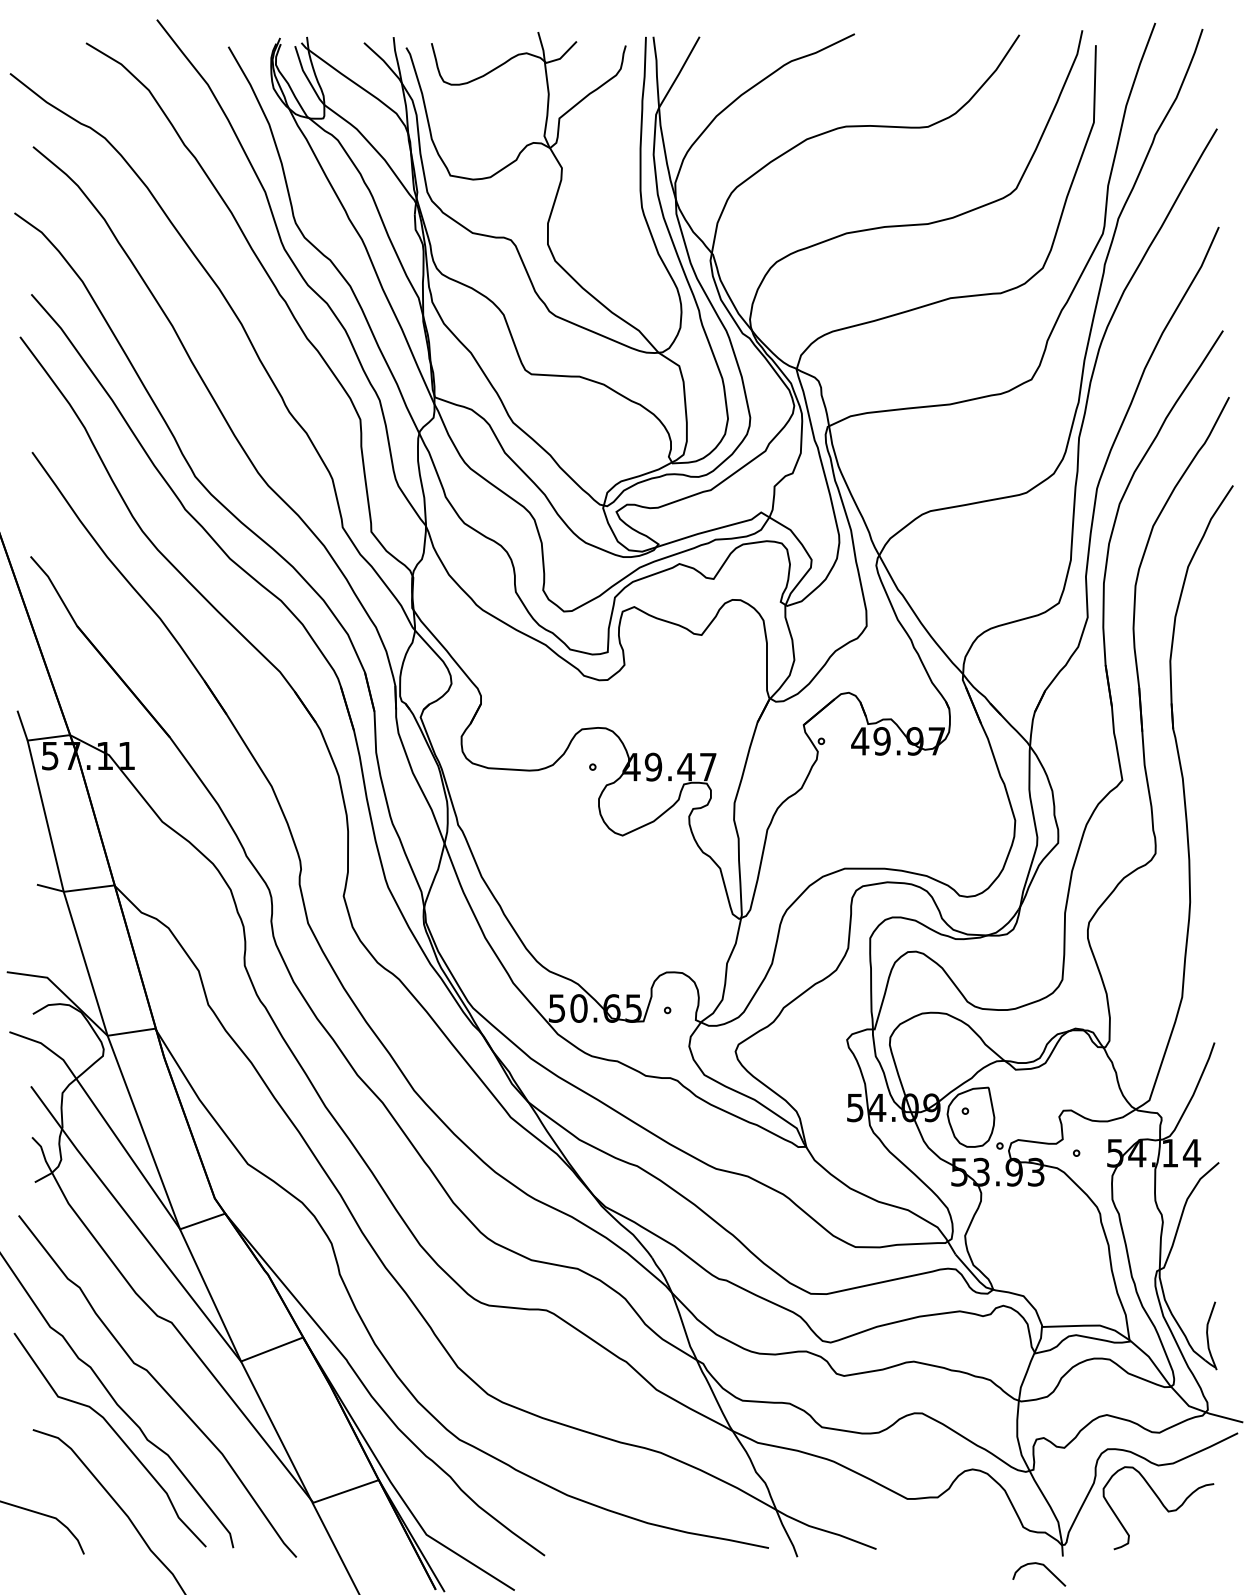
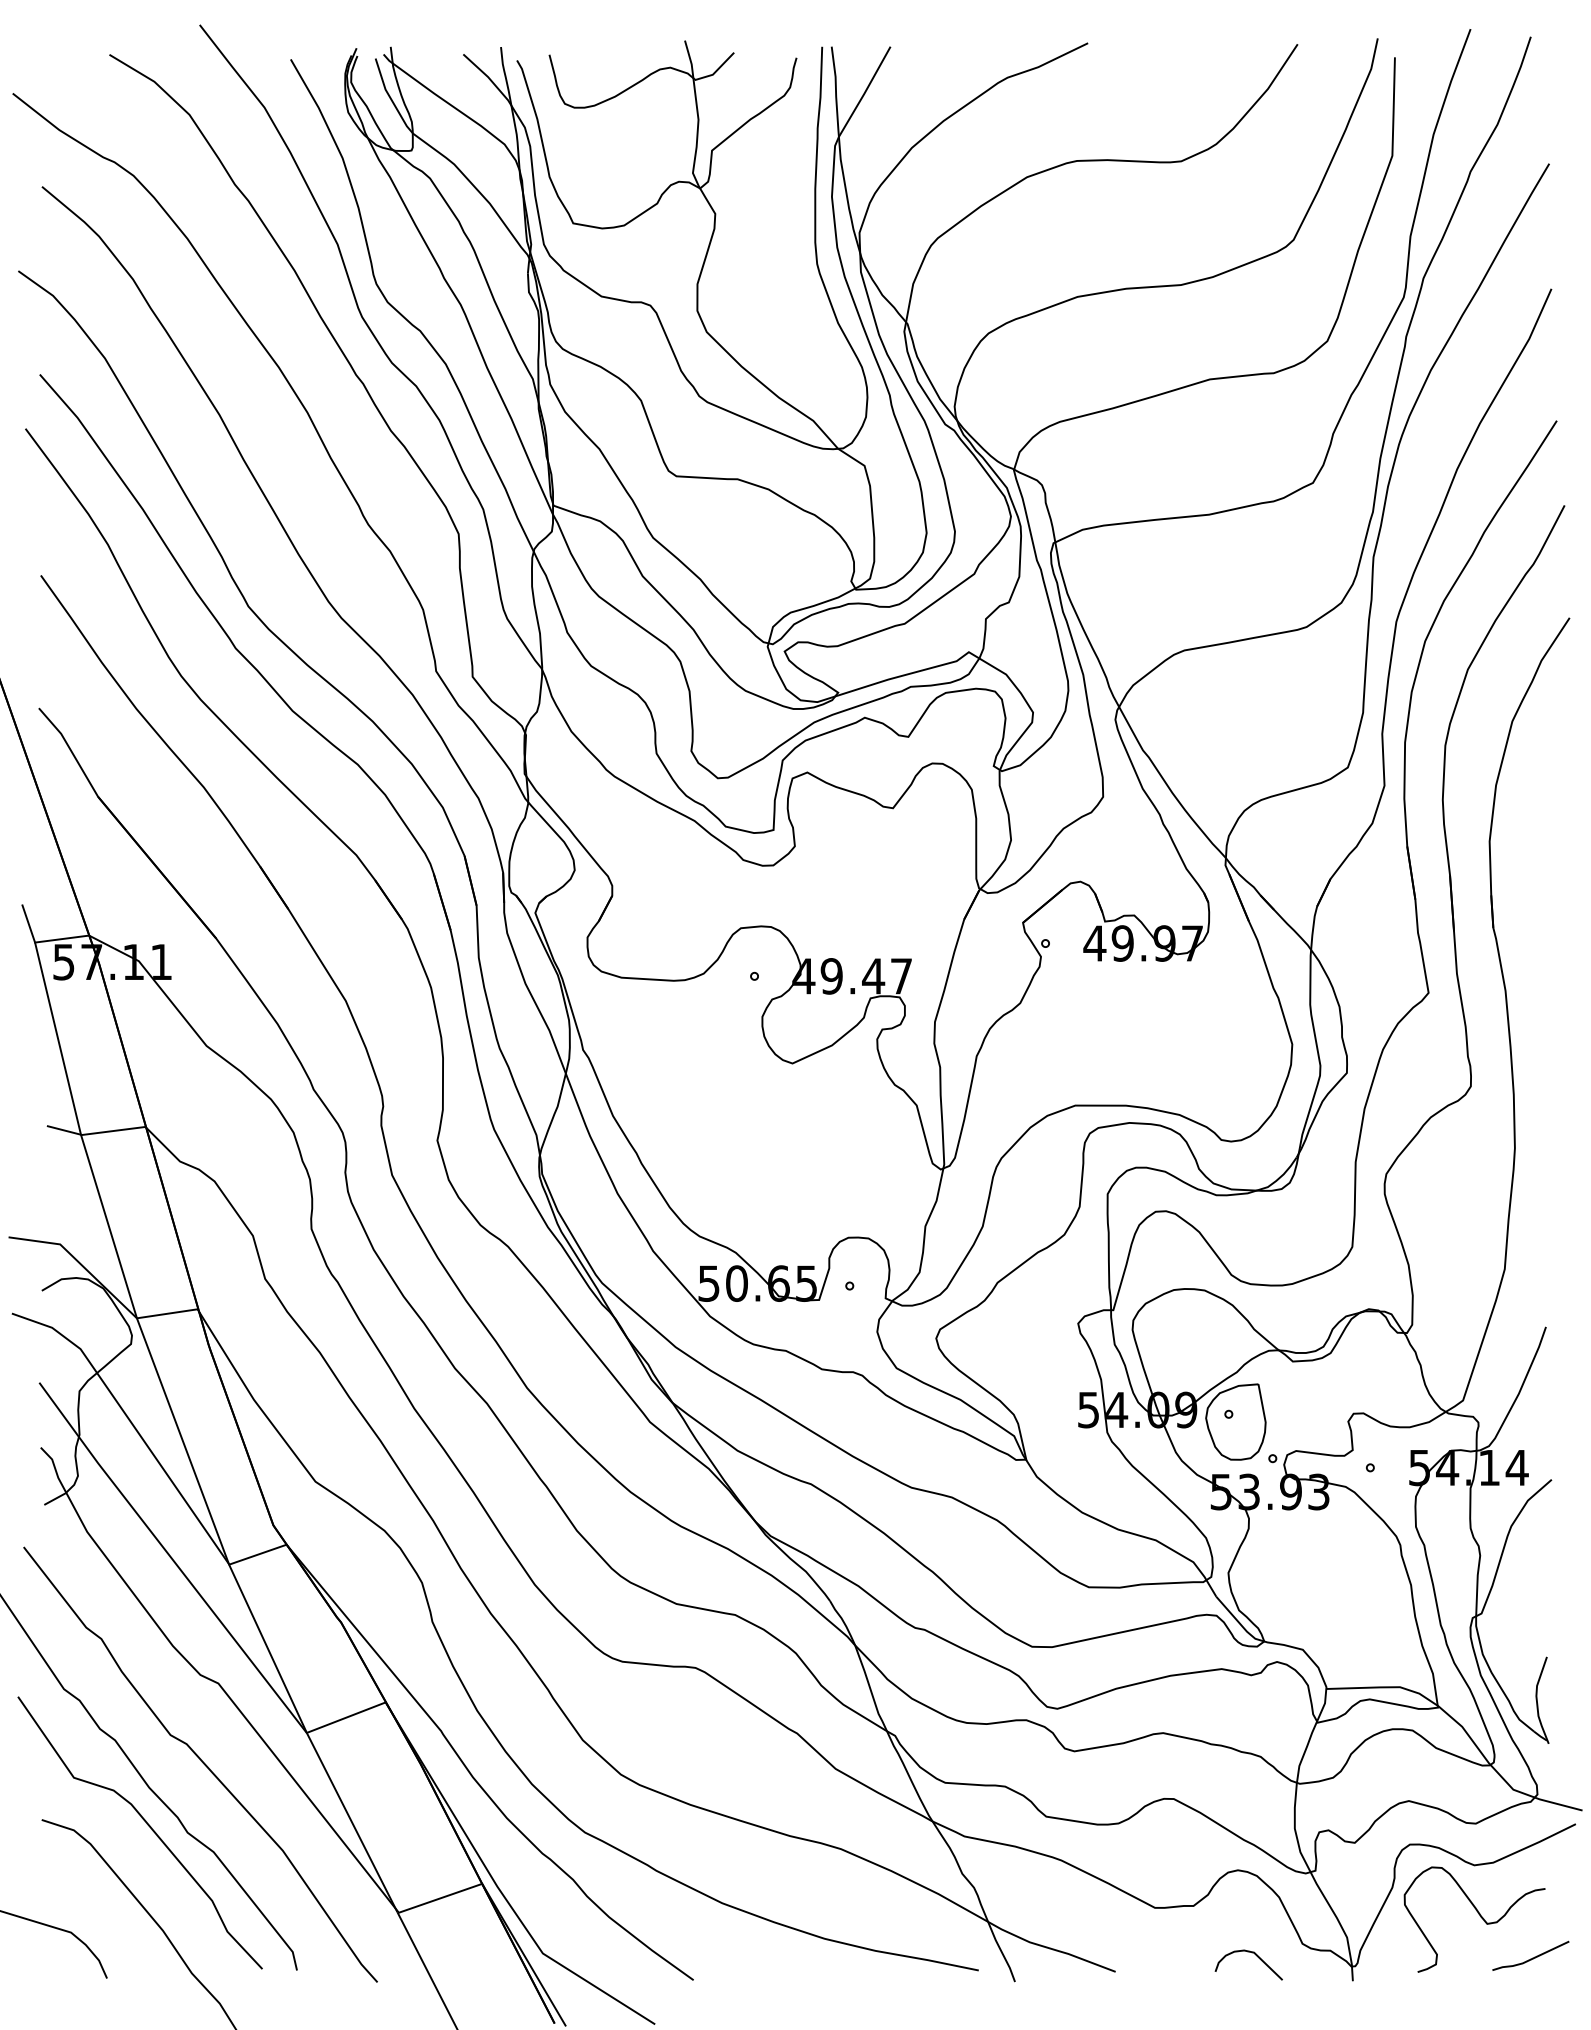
line: (1203, 1537) -> (1532, 1957), added
curve: (1045, 1567) -> (1256, 1956), moved

